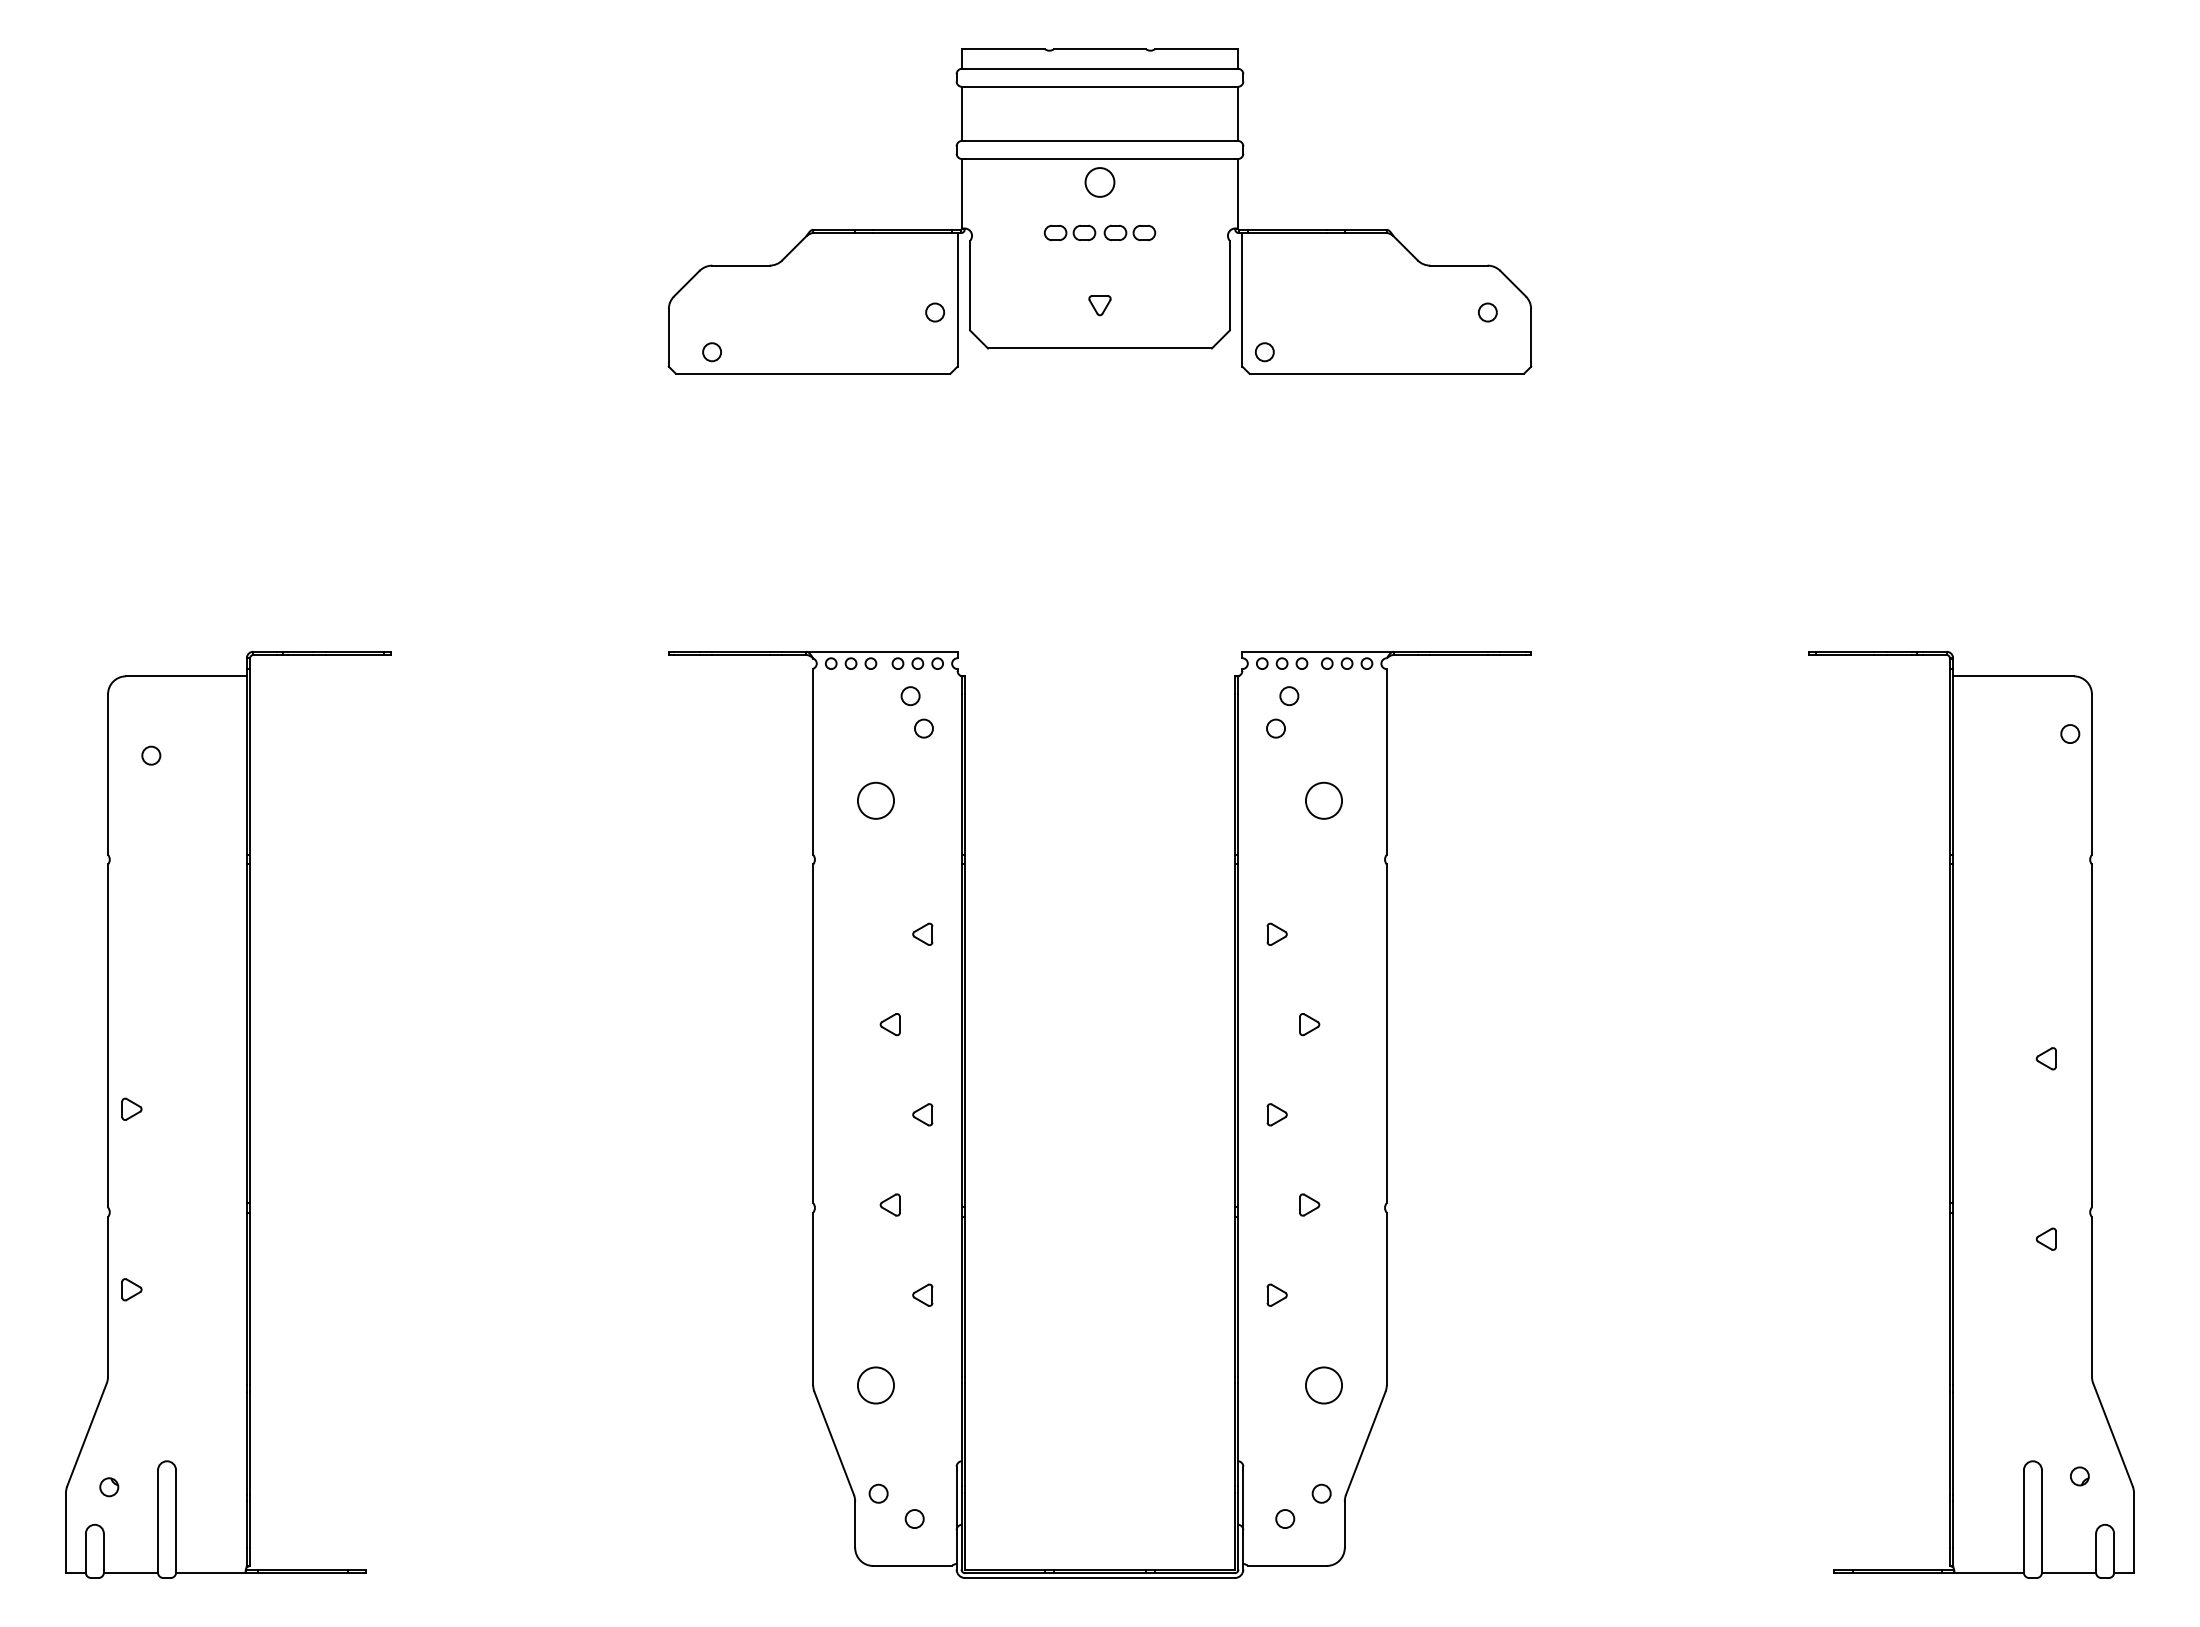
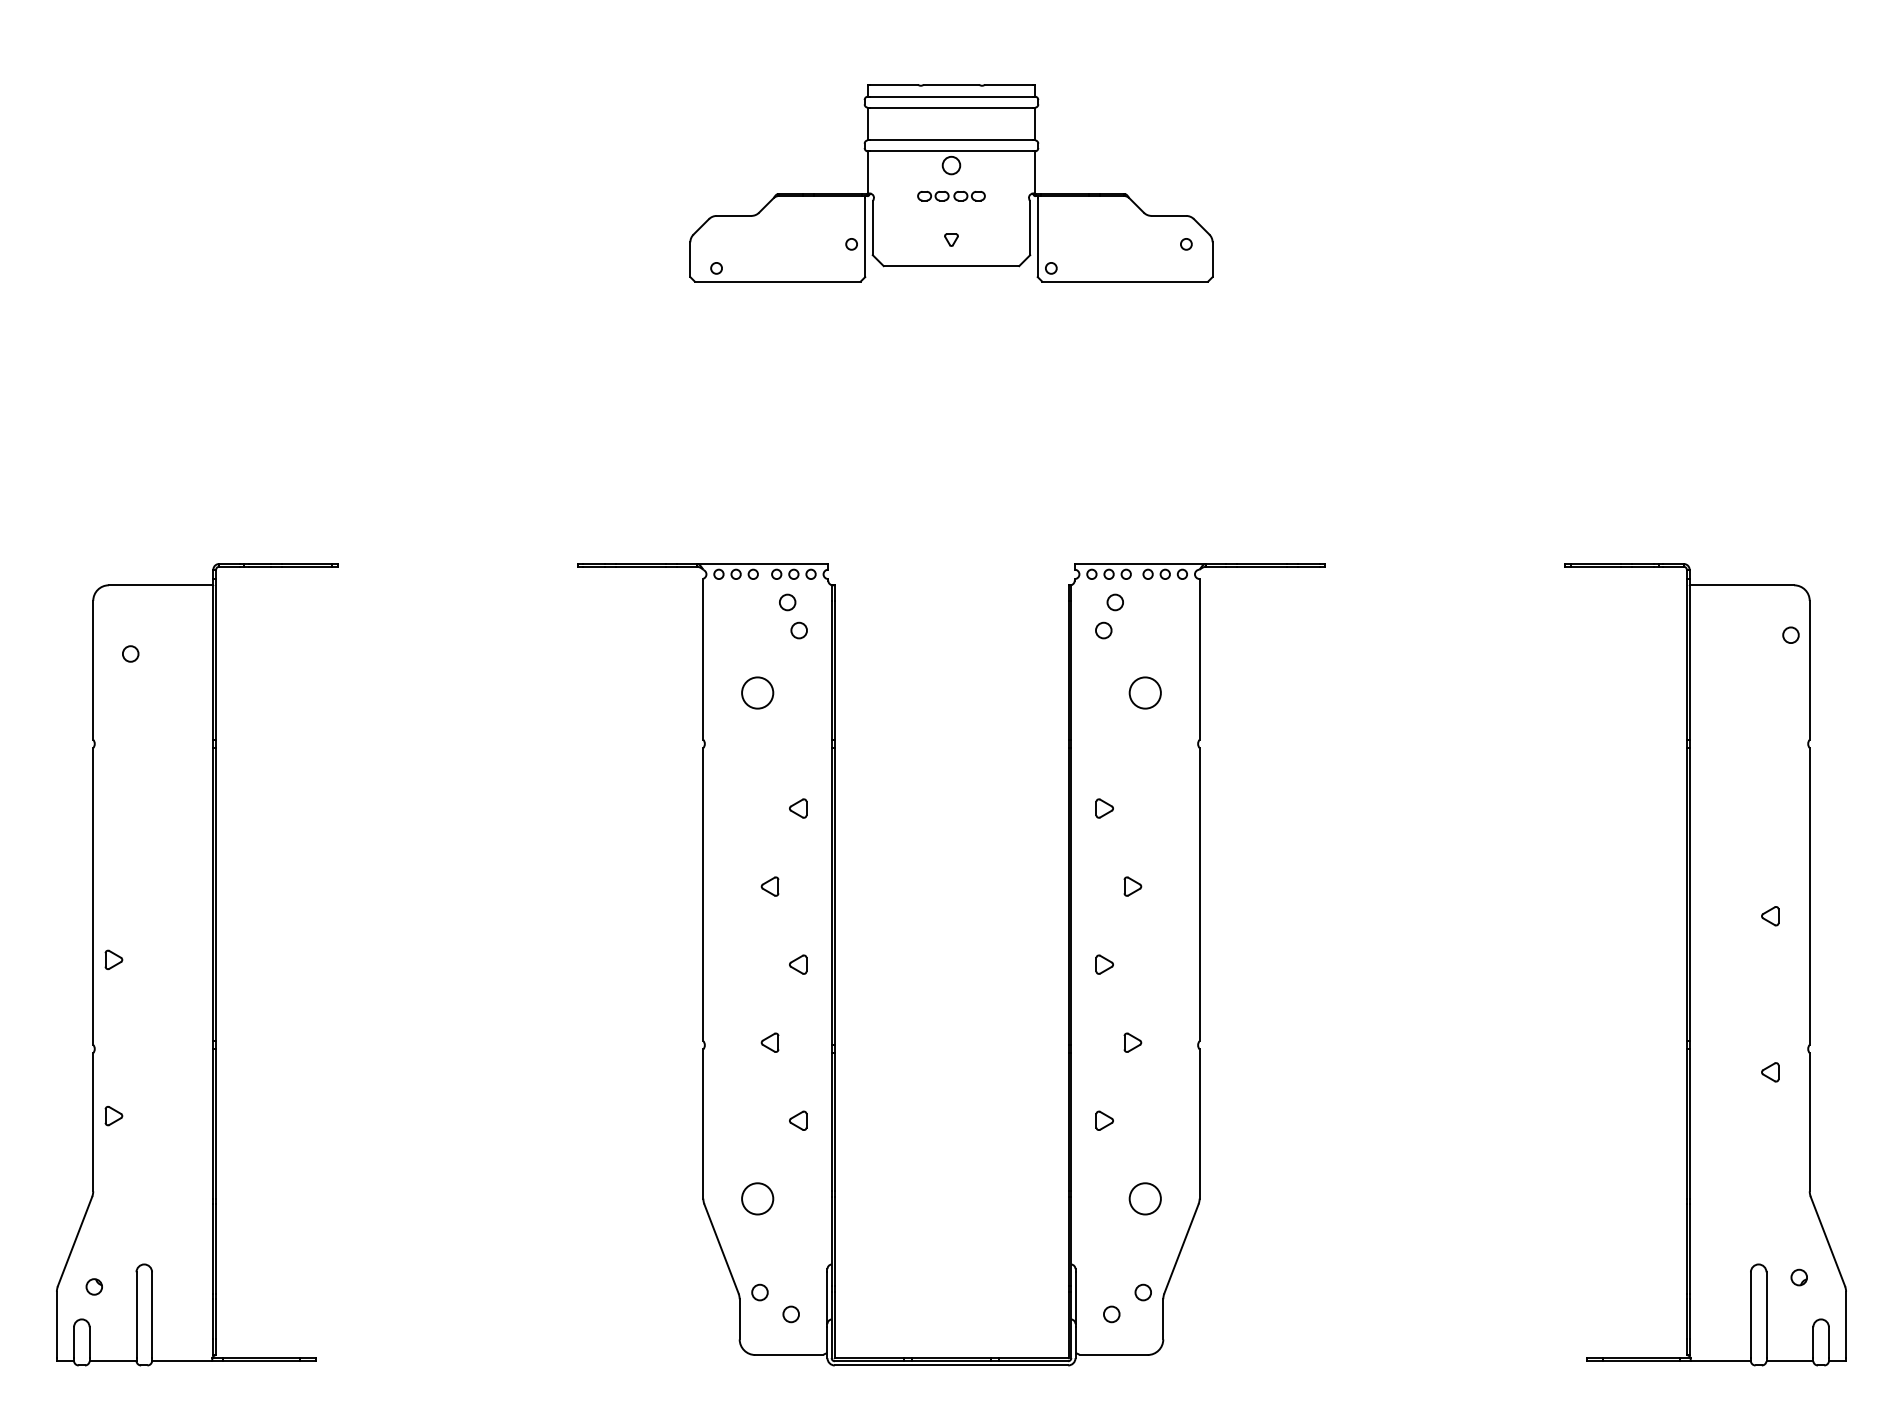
part: (1099, 211) -> (951, 183), size x0.7

